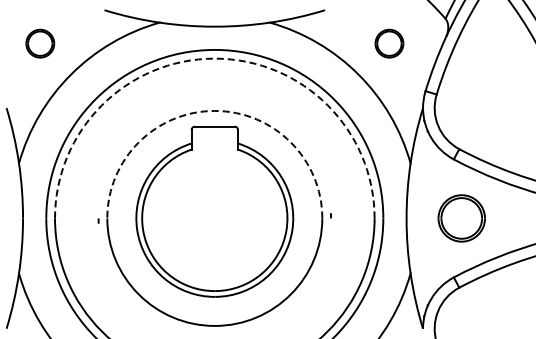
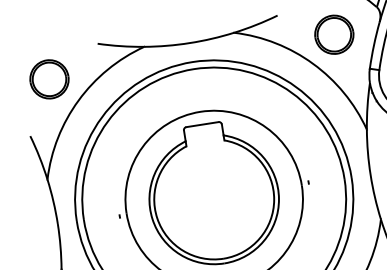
part: (40, 43) -> (49, 79), size x1.67
part: (389, 43) -> (334, 34), size x1.67
arc: (214, 58) -> (193, 69), dashed -> solid
arc: (214, 110) -> (200, 111), dashed -> solid

